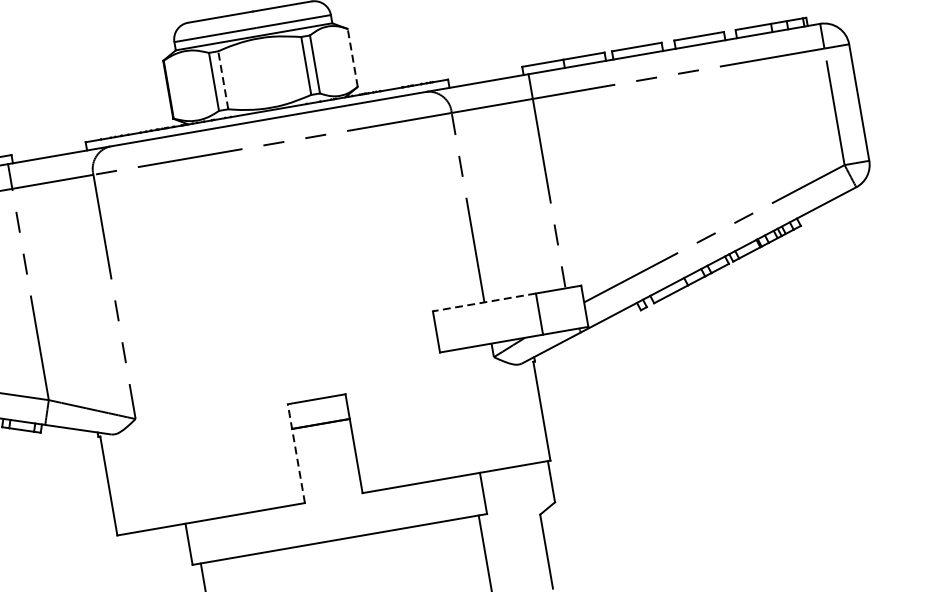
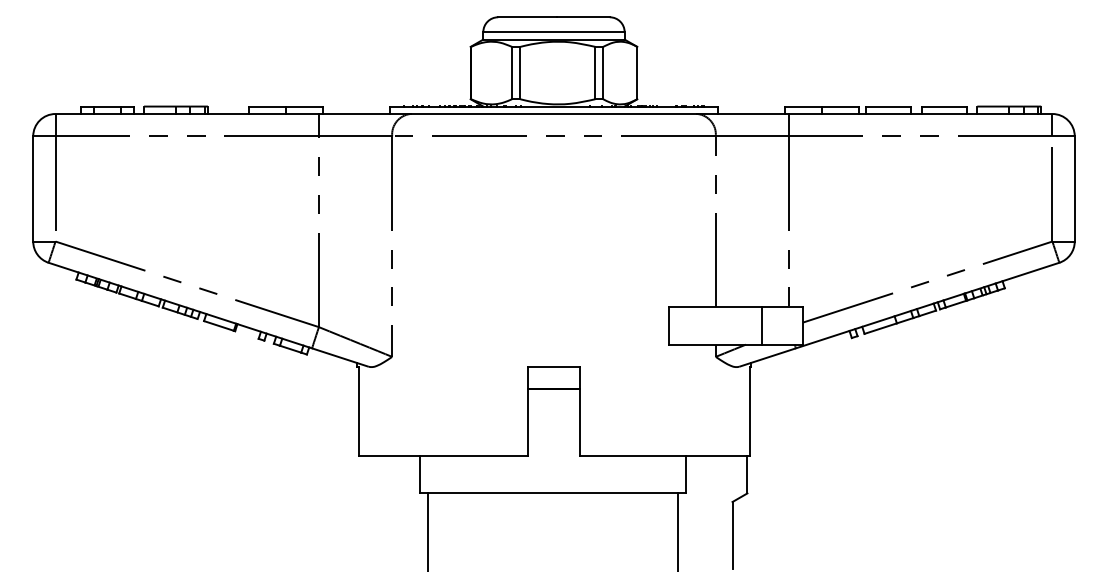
line: (352, 57) -> (637, 72), dashed -> solid
line: (223, 79) -> (520, 72), dashed -> solid
line: (484, 302) -> (715, 307), dashed -> solid
line: (295, 453) -> (527, 411), dashed -> solid

